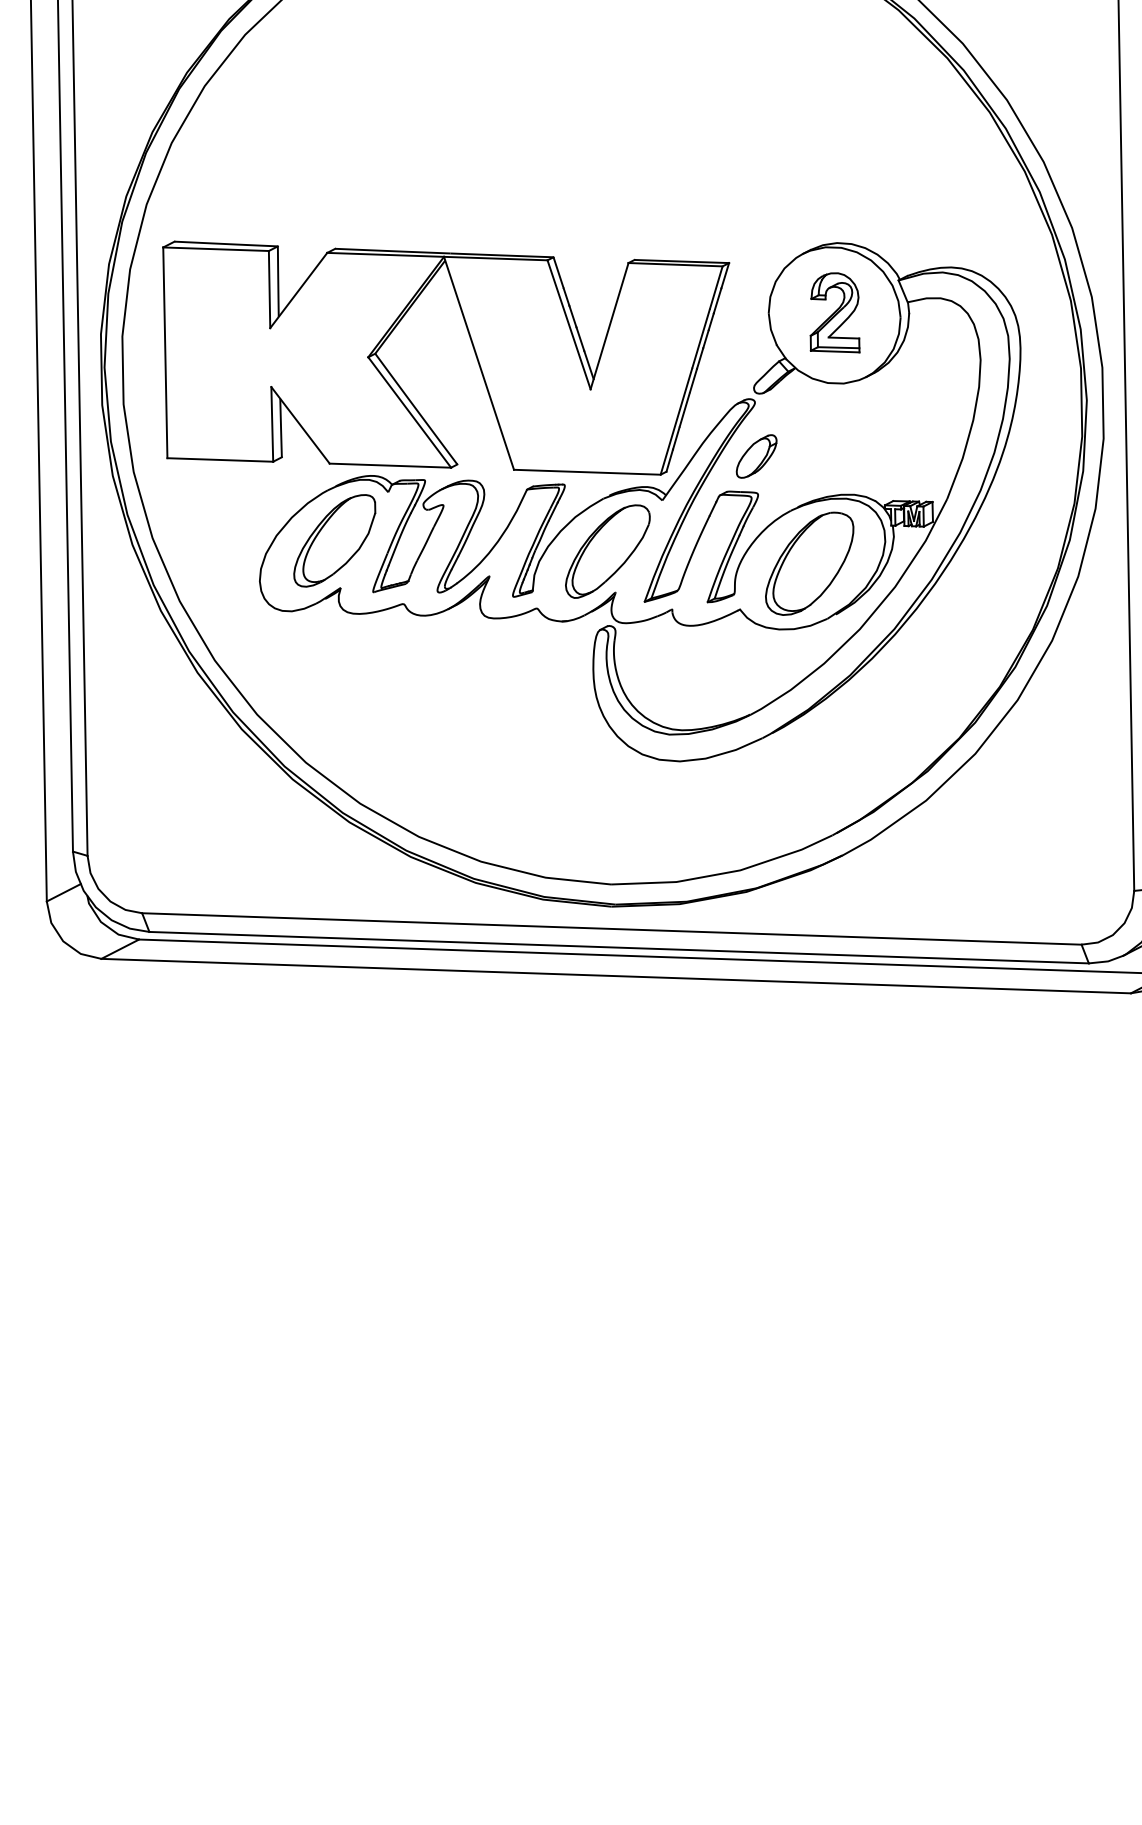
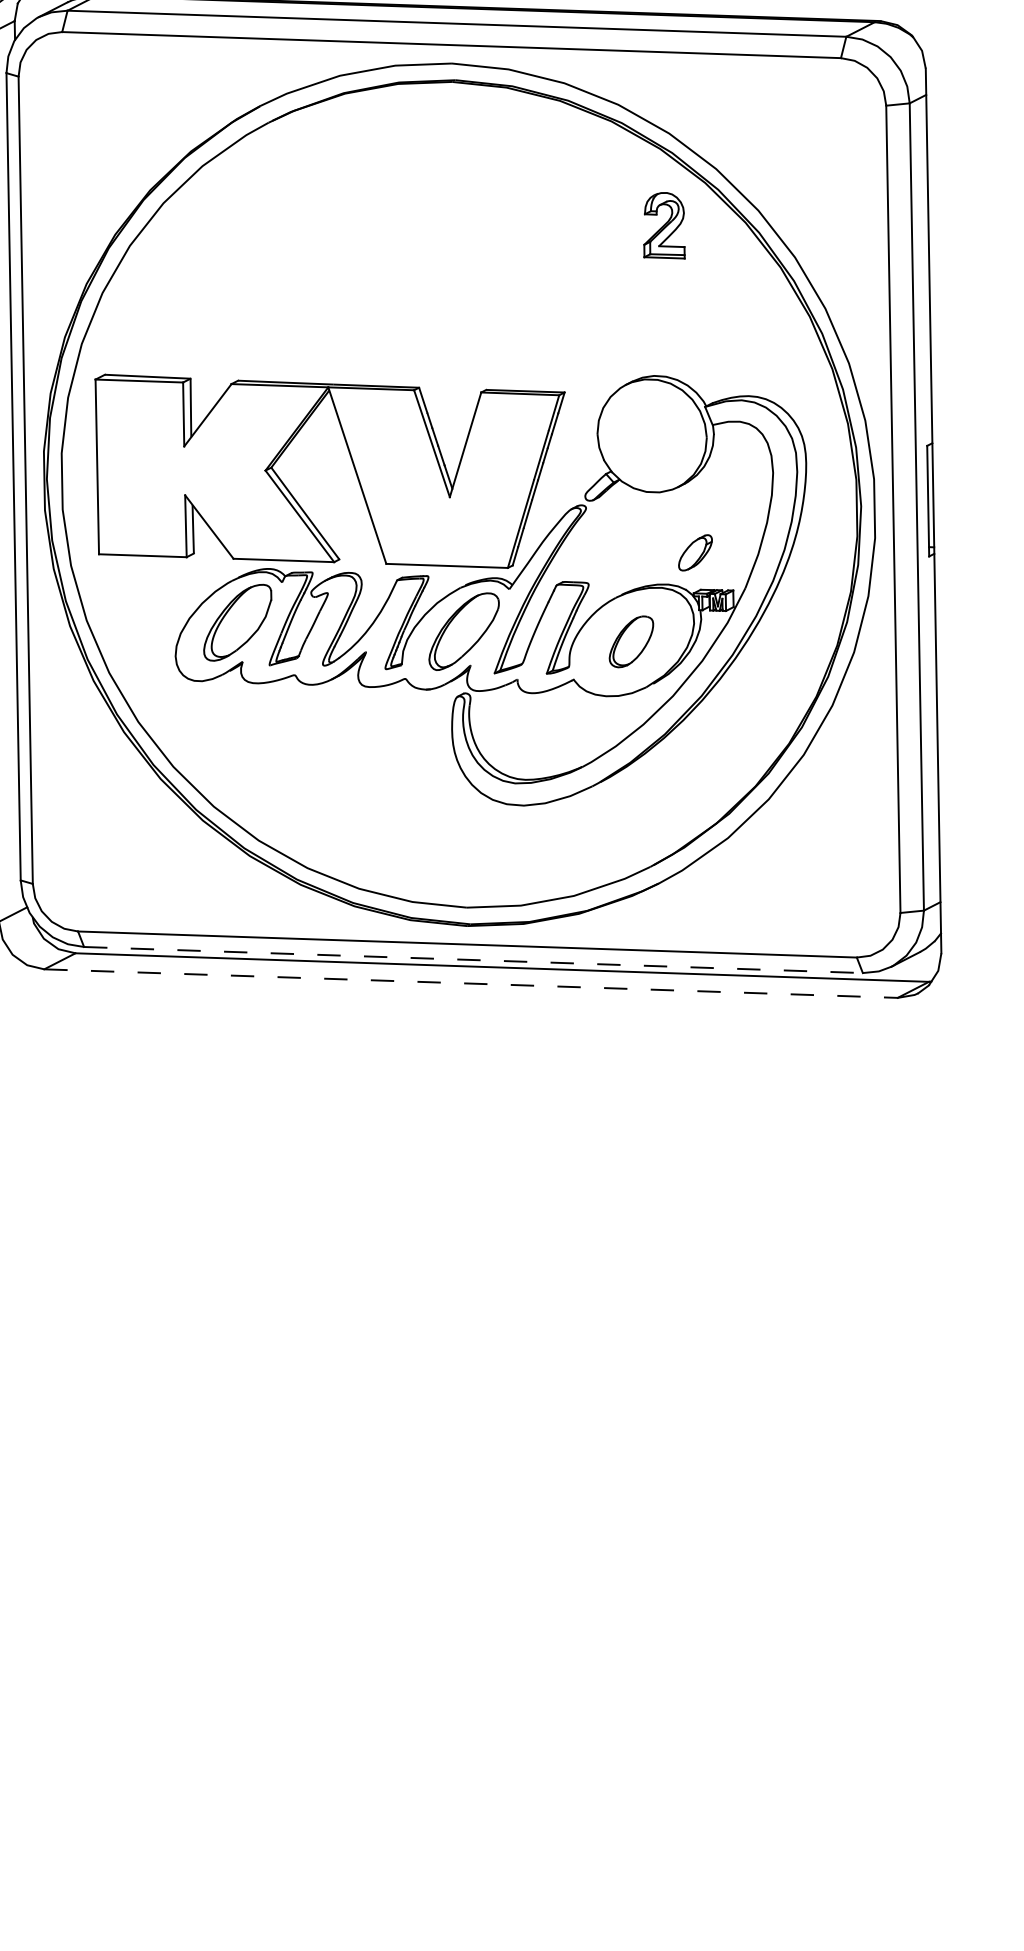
part: (835, 312) -> (664, 225), moved
part: (756, 456) -> (695, 552), moved
part: (809, 563) -> (631, 641), size x0.6
line: (619, 948) -> (473, 960), solid -> dashed
line: (616, 975) -> (471, 983), solid -> dashed

